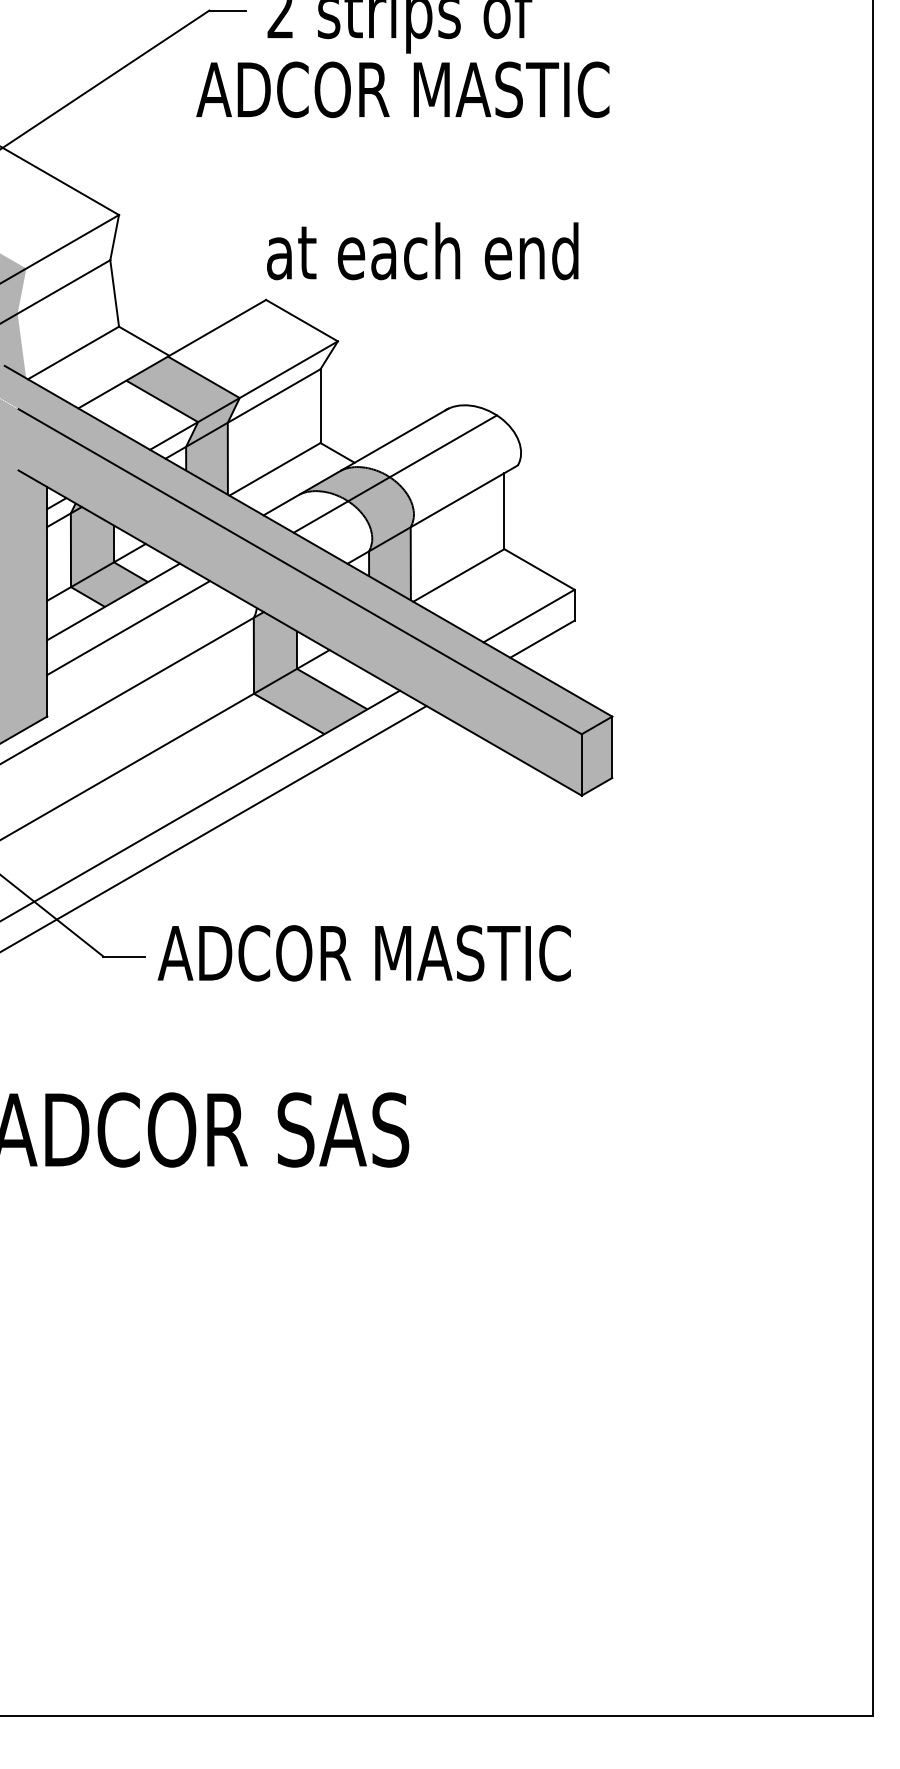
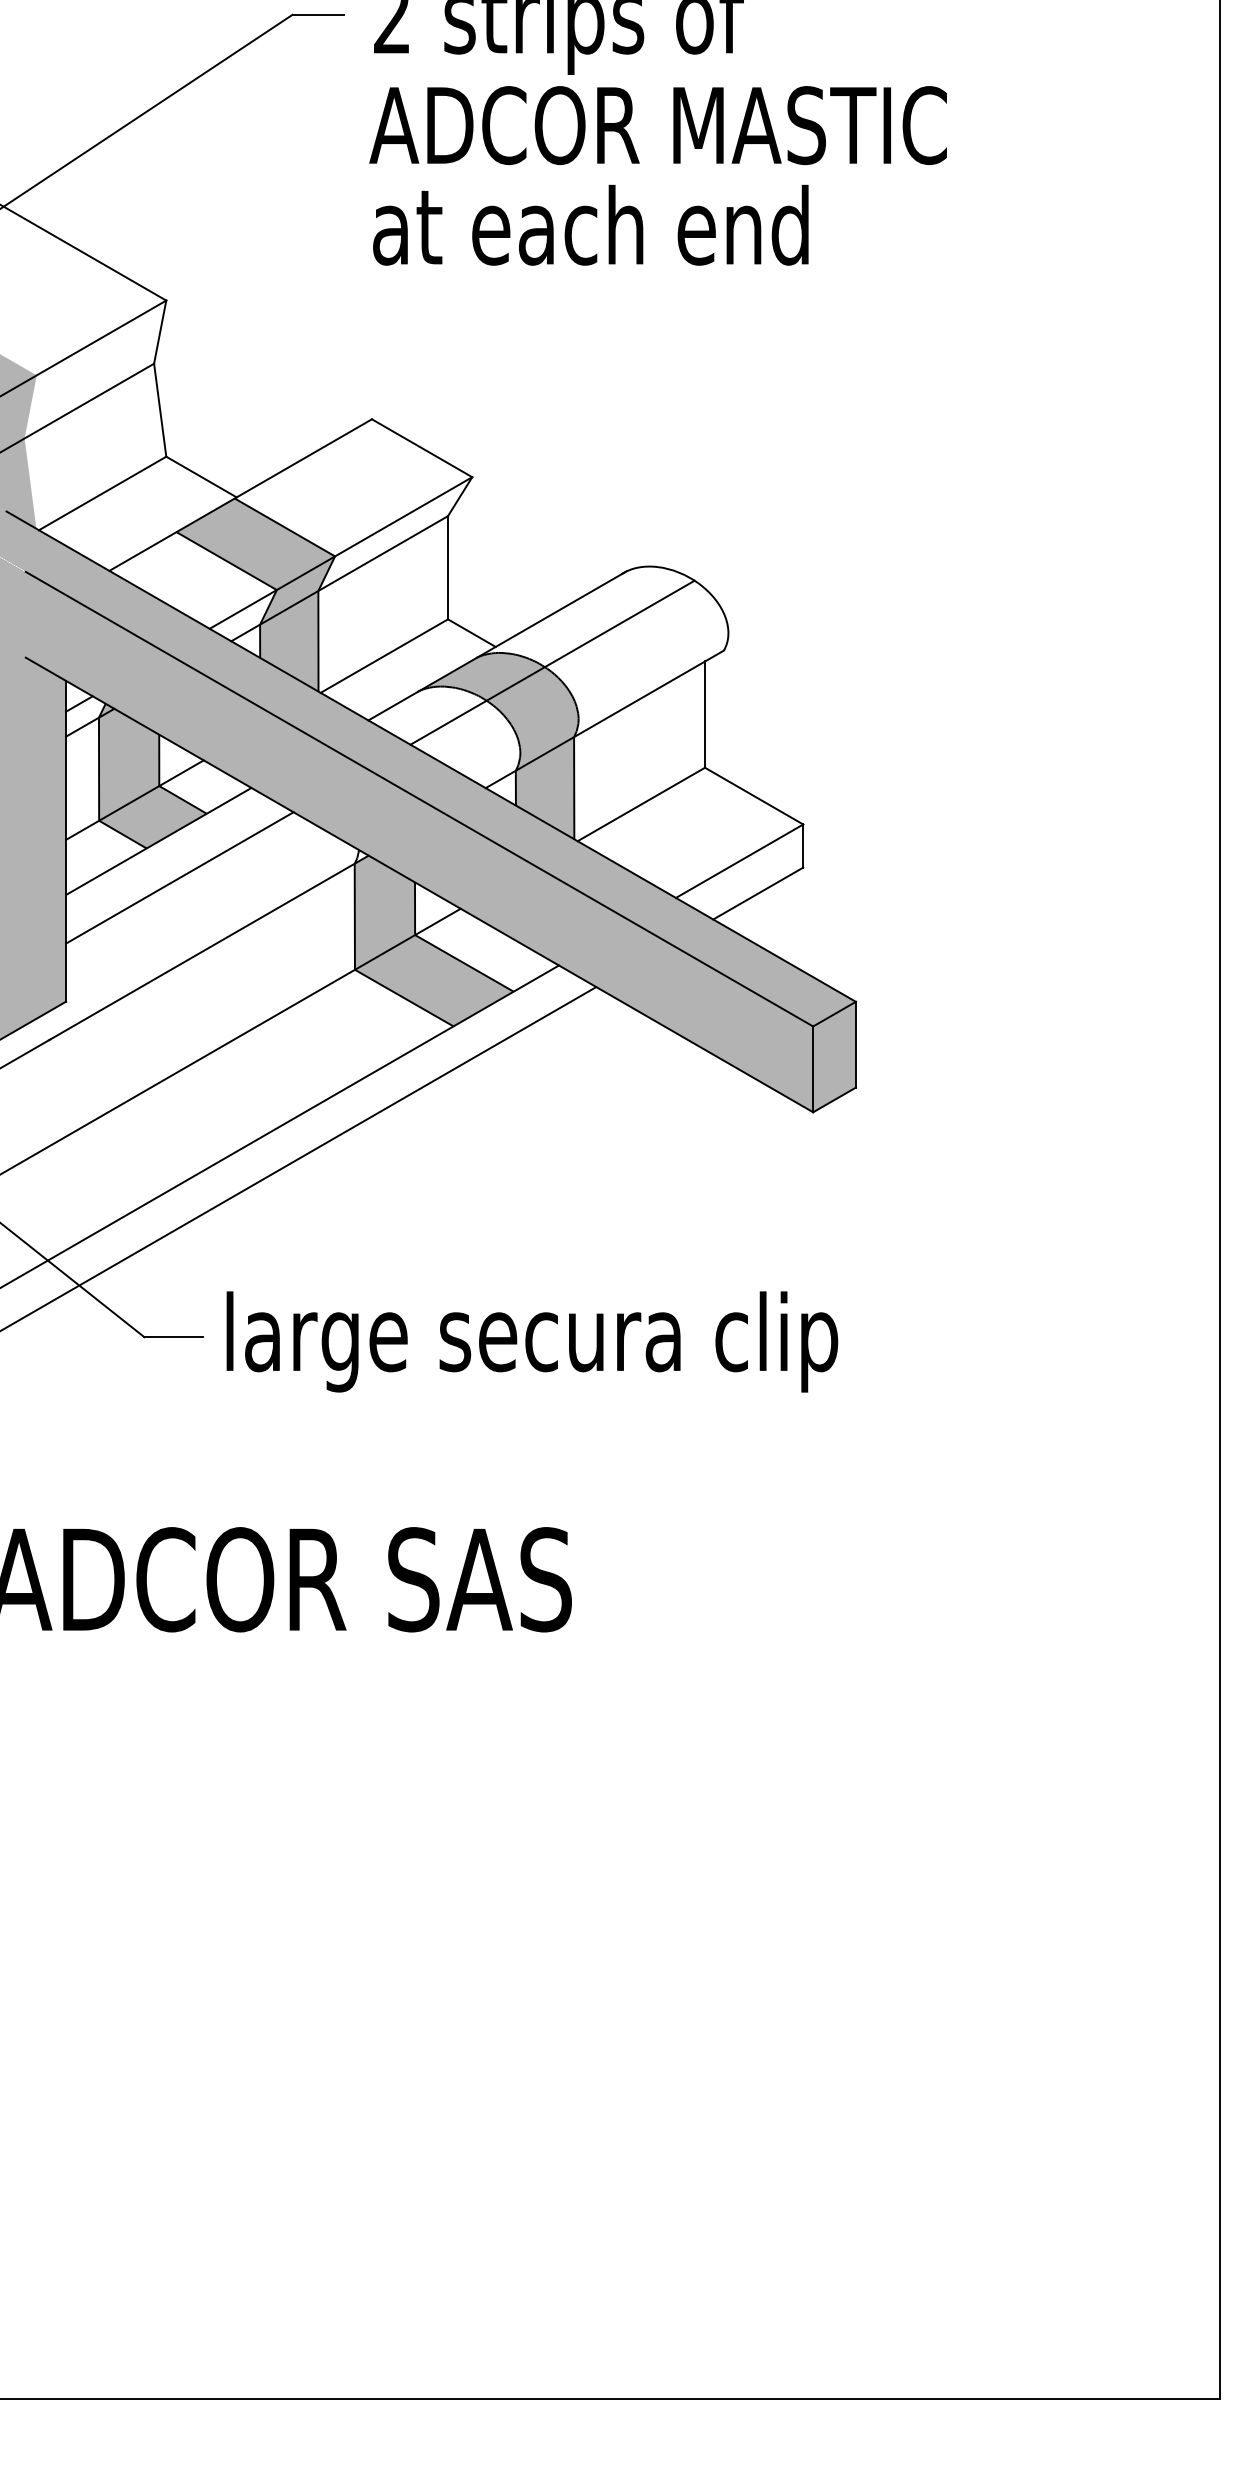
text: (402, 89) -> (657, 125), moved
text: (422, 250) -> (590, 224), moved
text: (378, 959) -> (529, 1341), ADCOR MASTIC -> large secura clip

